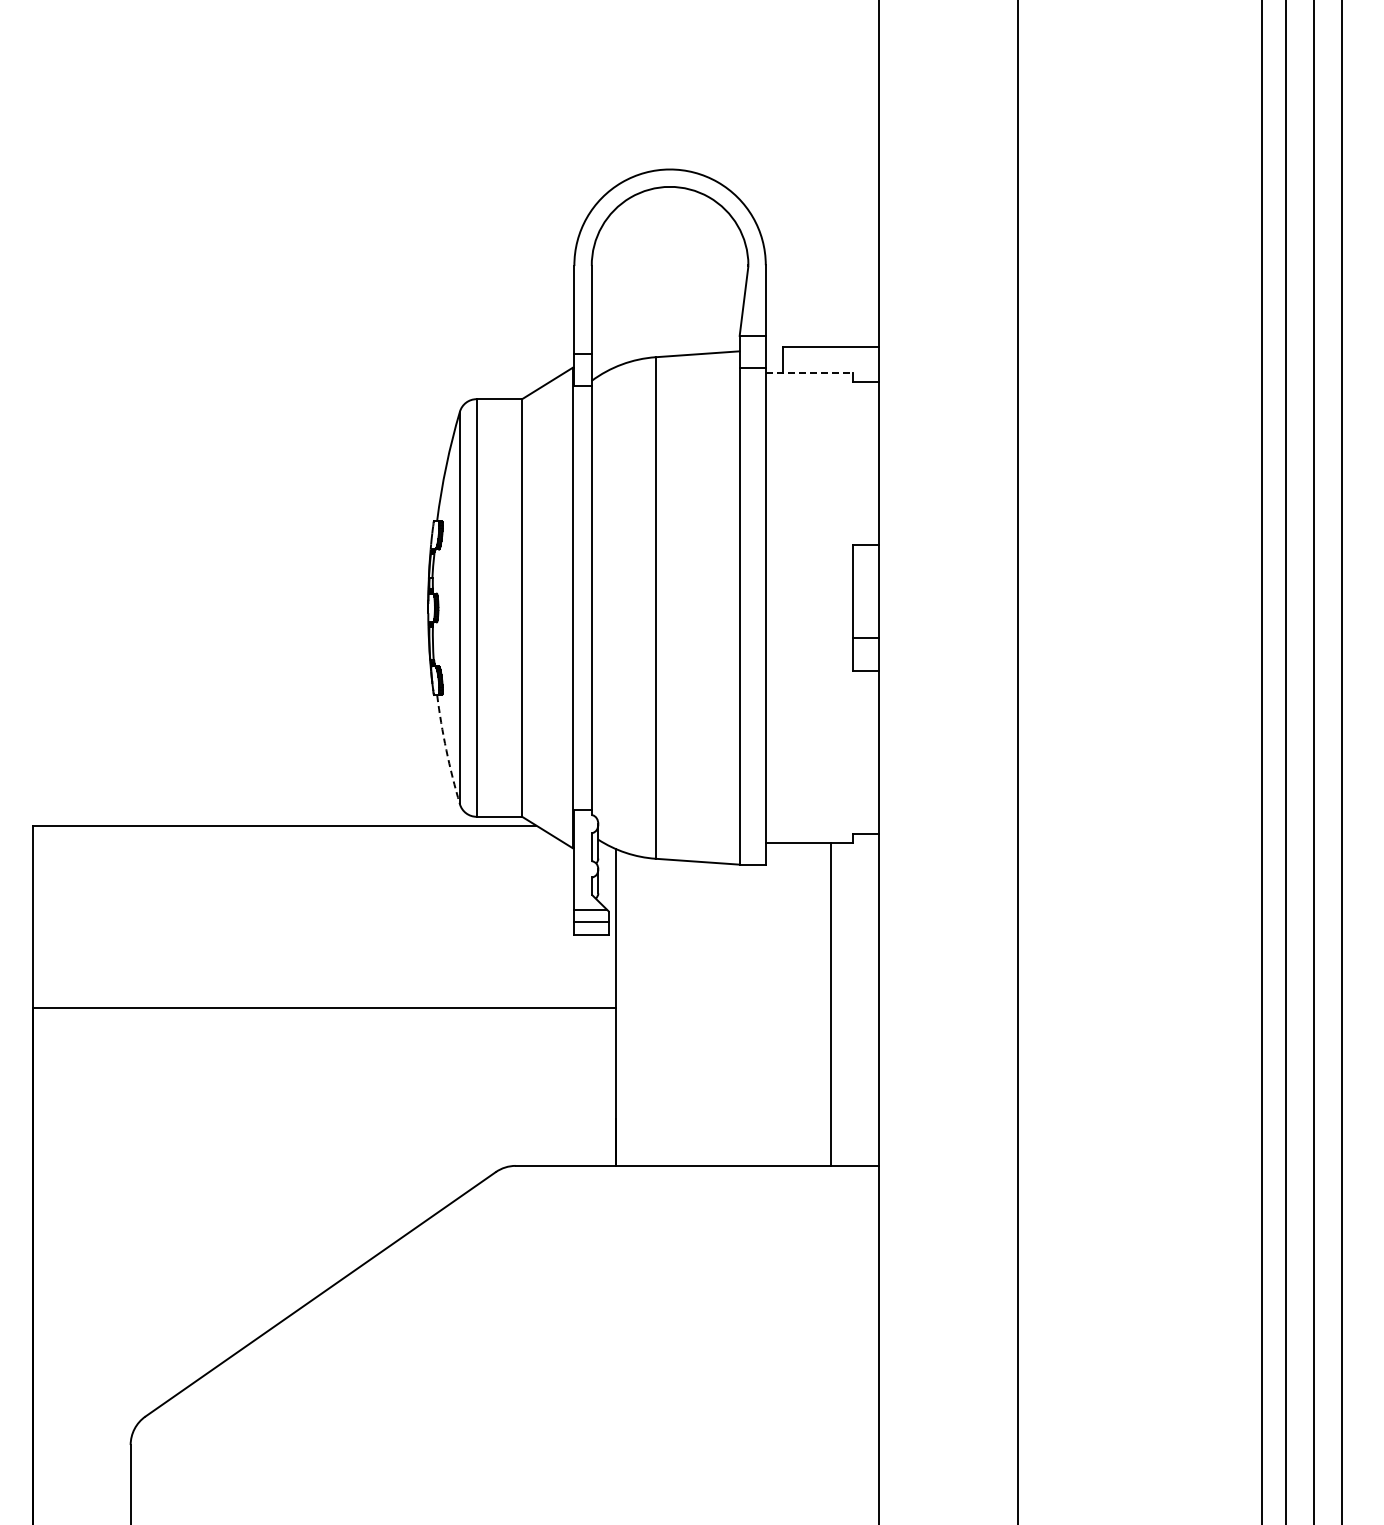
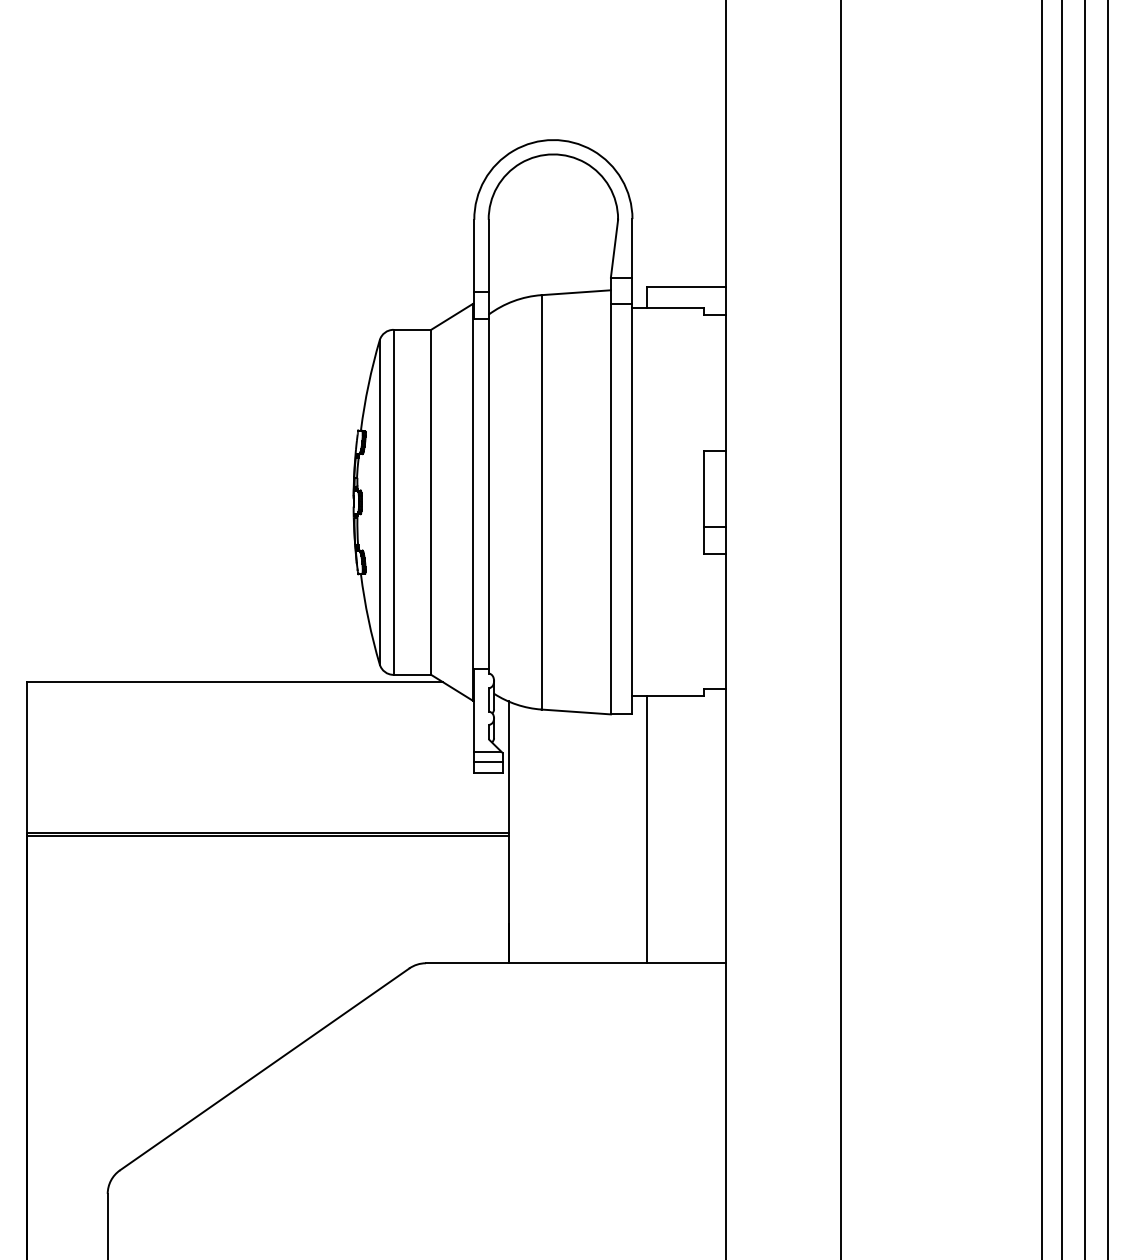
line: (809, 373) -> (668, 308), dashed -> solid
arc: (446, 750) -> (368, 620), dashed -> solid
line: (831, 1003) -> (647, 829), moved
line: (324, 1011) -> (267, 835), added

